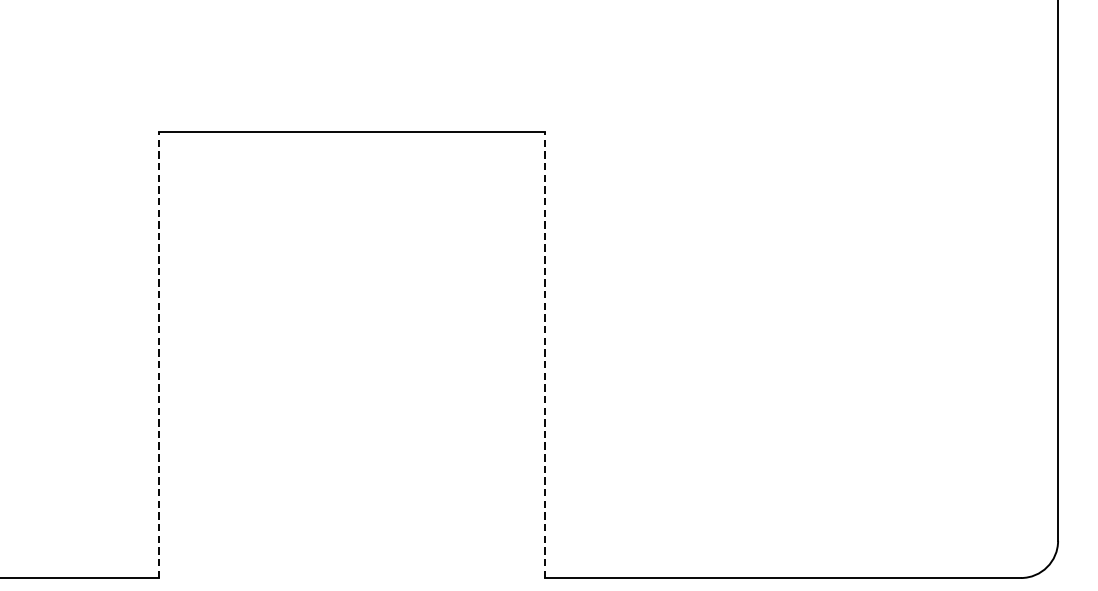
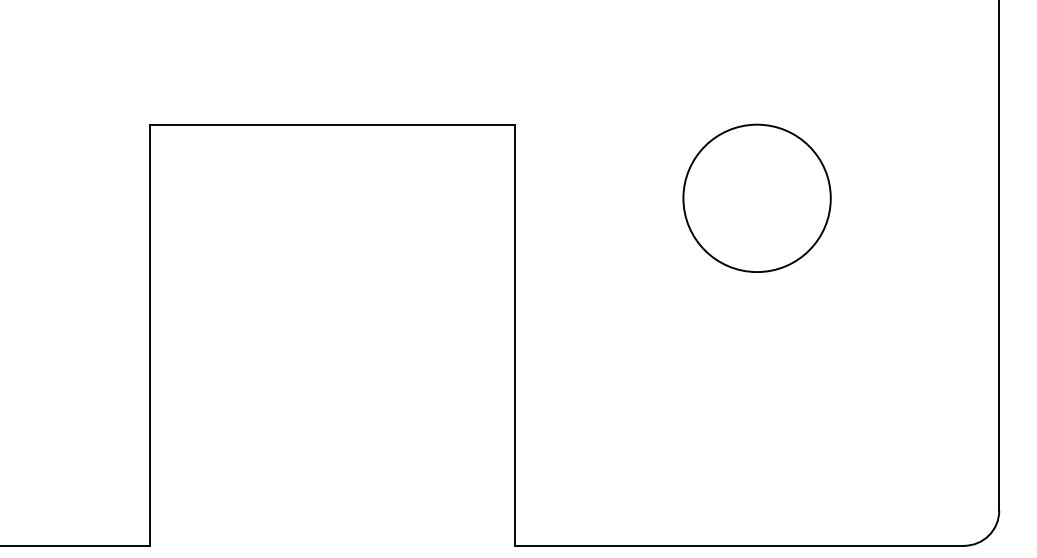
circle: (801, 209) -> (756, 197), added
line: (159, 355) -> (150, 335), dashed -> solid
line: (544, 355) -> (514, 335), dashed -> solid

